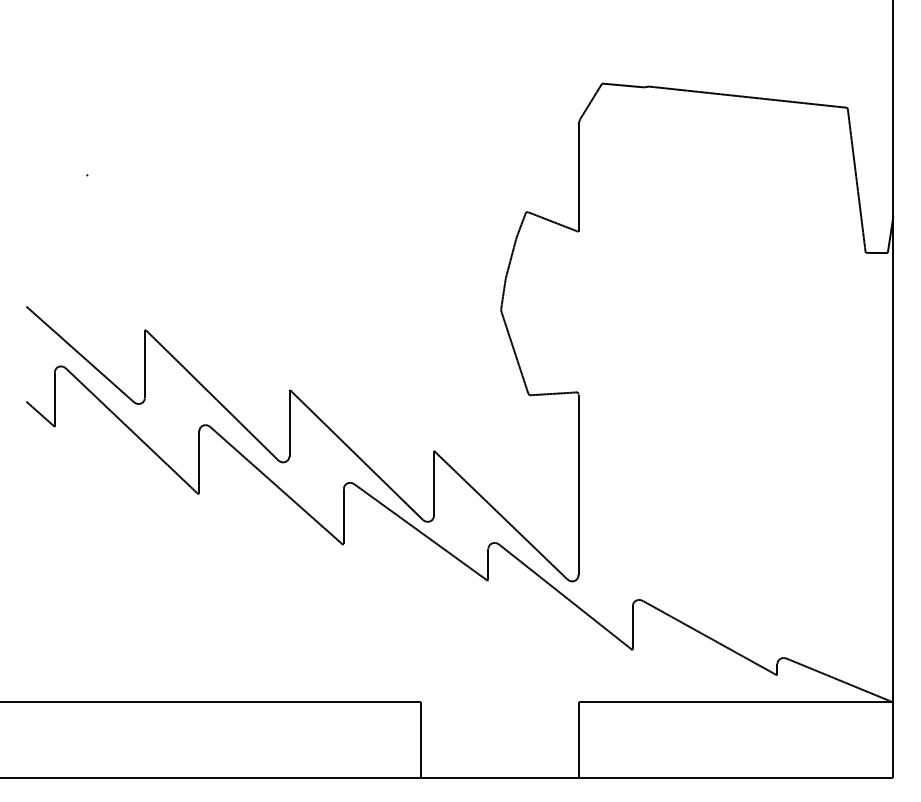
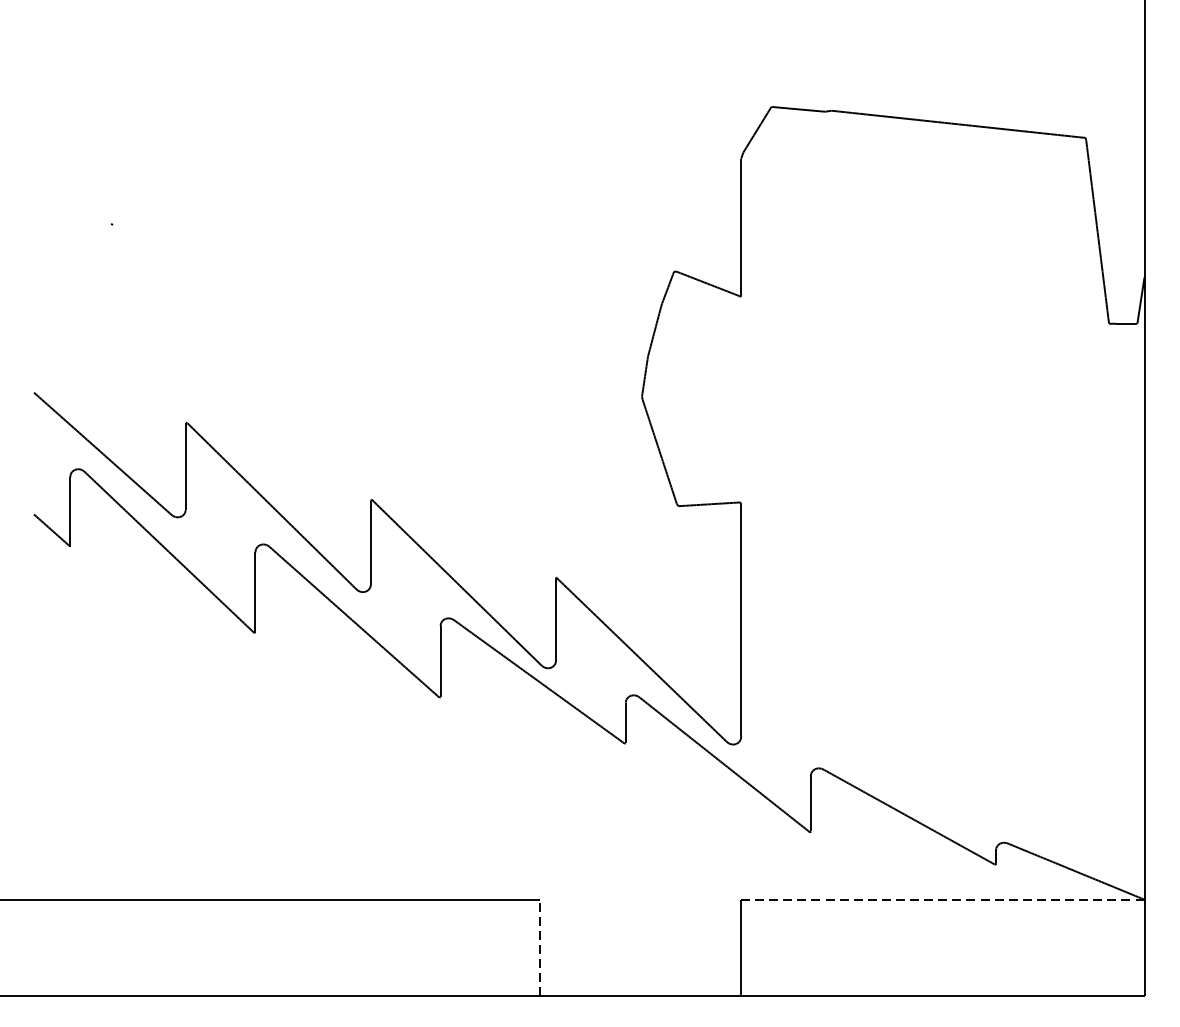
line: (735, 702) -> (942, 899), solid -> dashed
line: (421, 740) -> (540, 948), solid -> dashed

